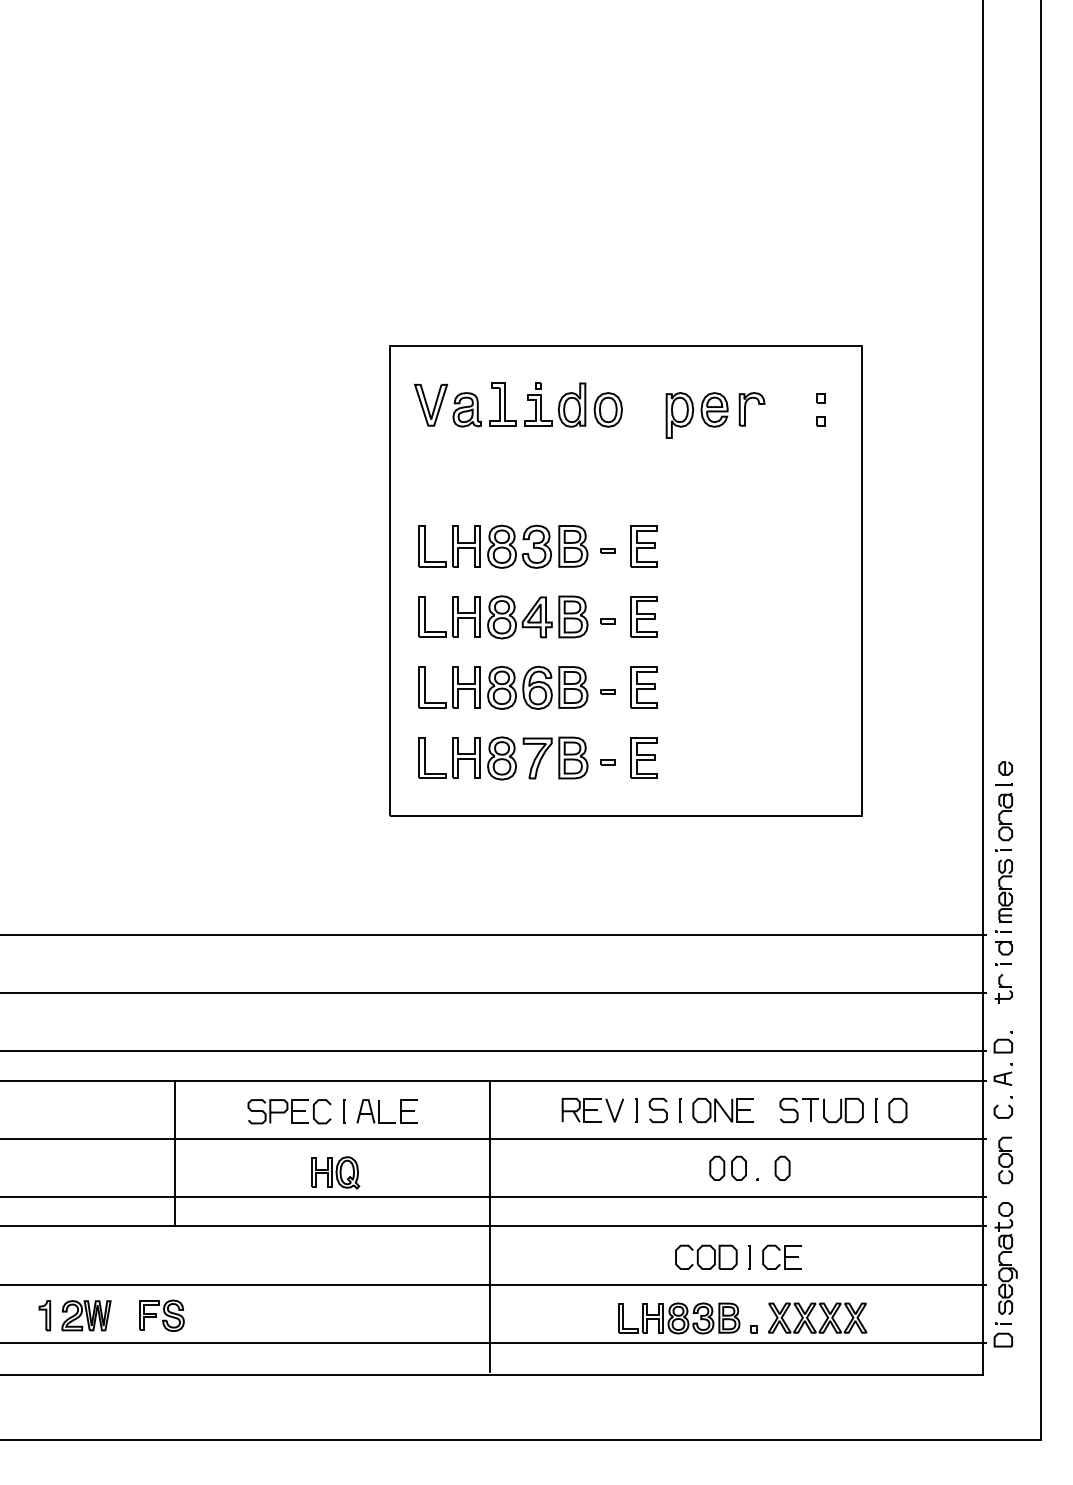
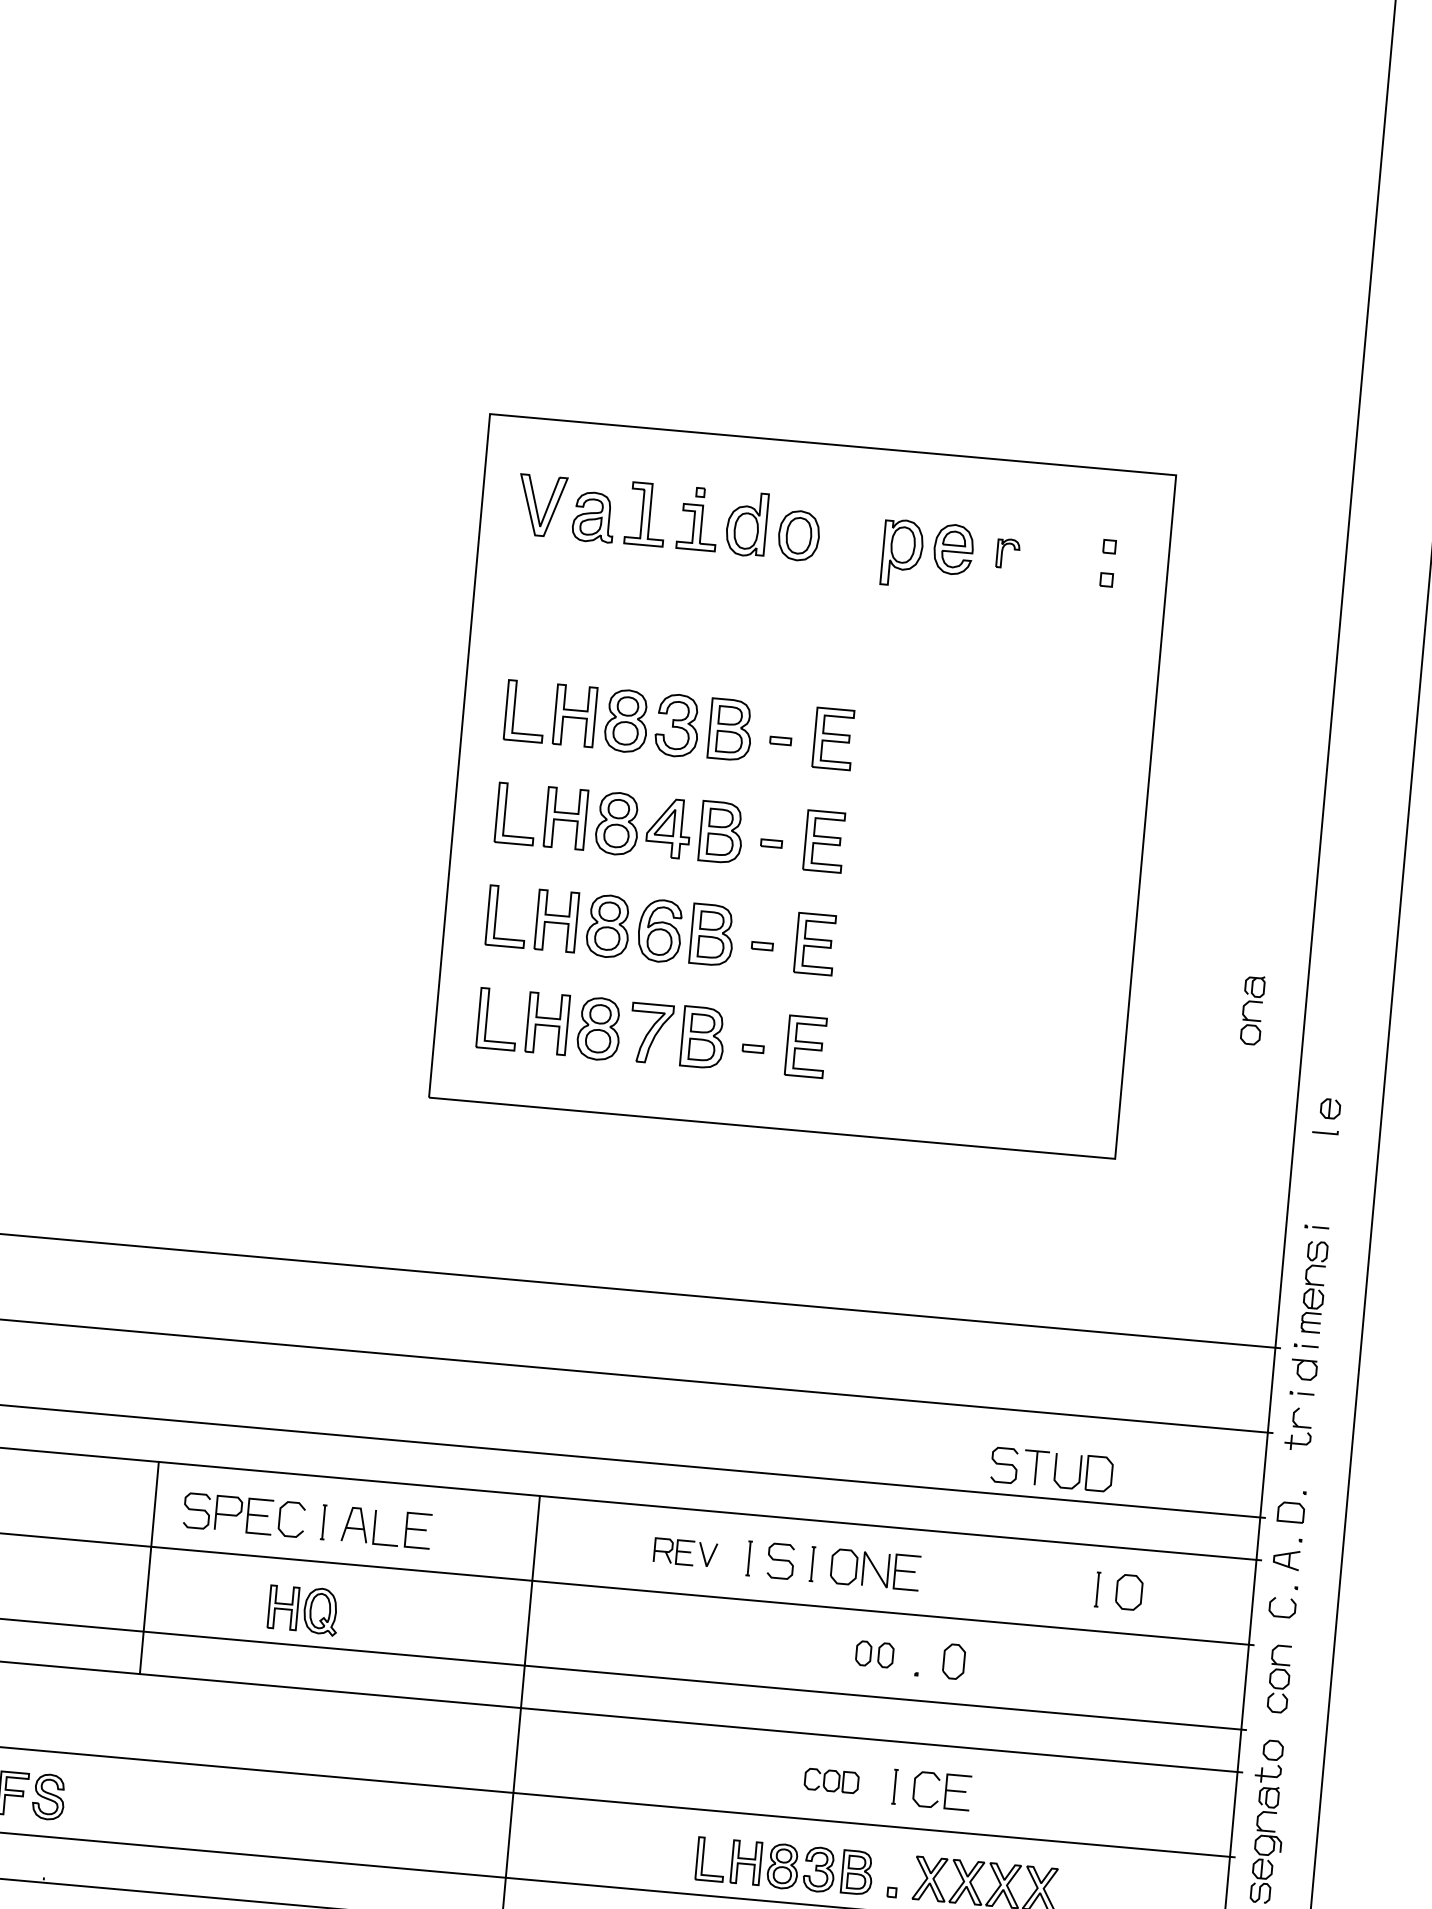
part: (751, 409) -> (1007, 553), size x0.6
part: (1005, 817) -> (1252, 1011), moved
part: (592, 1110) -> (685, 1552), size x0.7
part: (821, 1110) -> (1051, 1469), moved
line: (175, 1153) -> (149, 1568), moved
part: (727, 1167) -> (874, 1653), size x0.7
part: (706, 1256) -> (831, 1779), size x0.6

